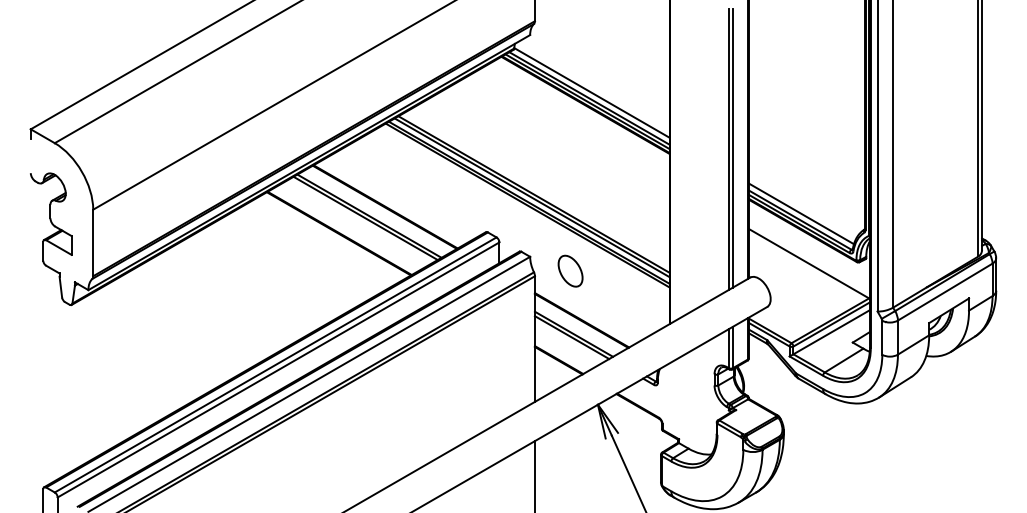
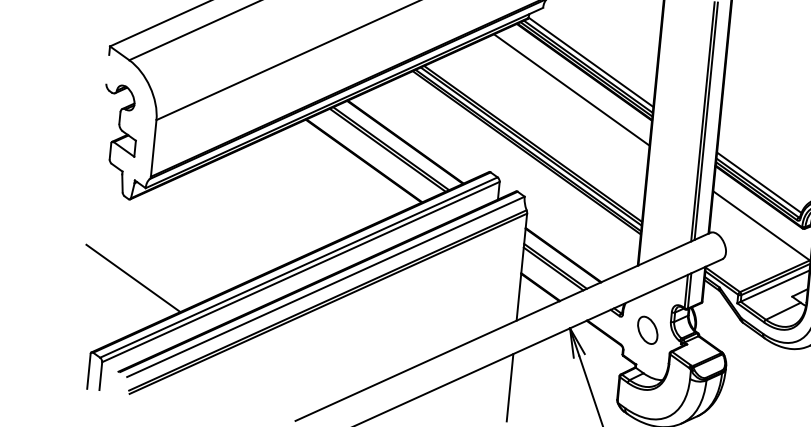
line: (572, 127) -> (571, 90), added
part: (570, 270) -> (647, 329), moved
line: (84, 396) -> (133, 278), added

